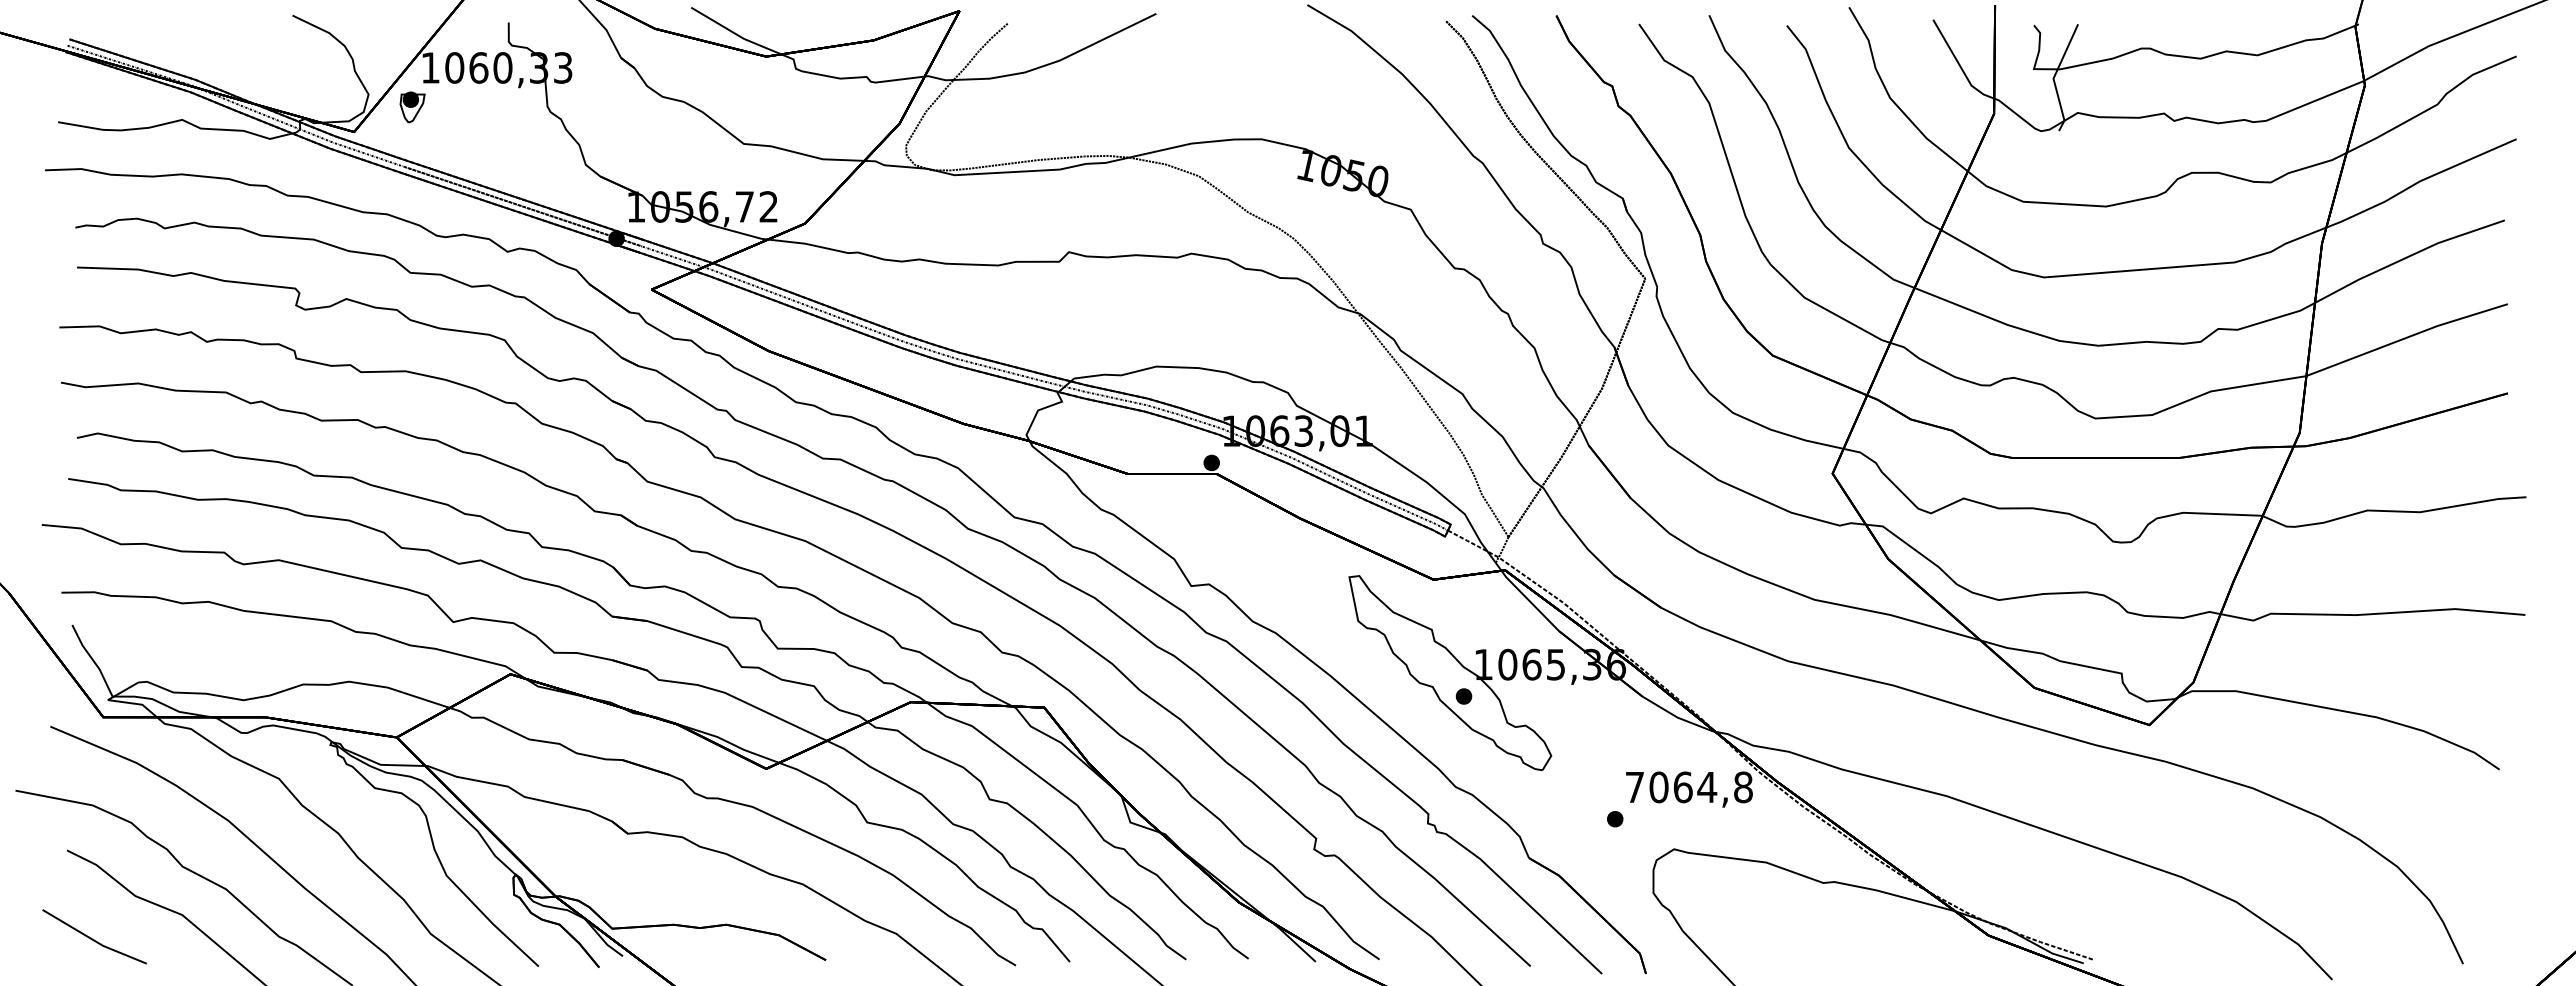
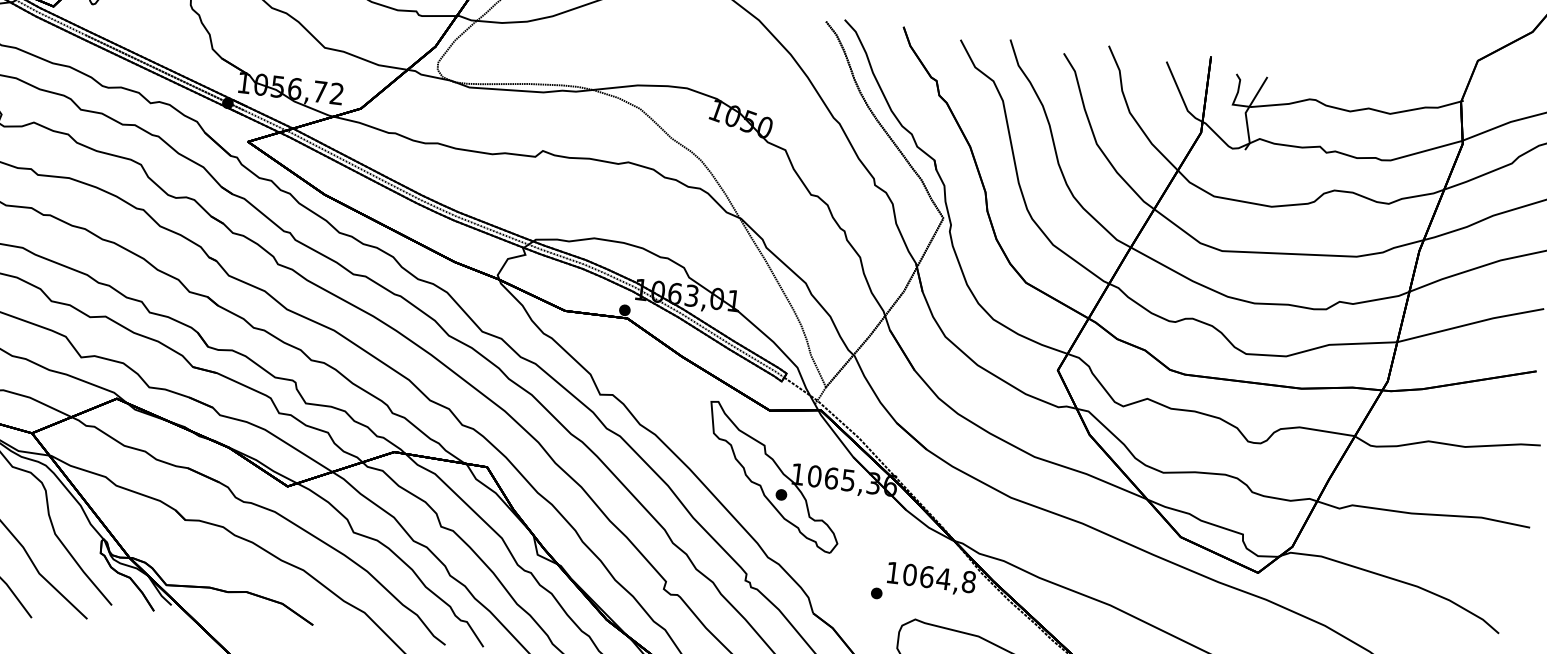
text: (1634, 787) -> (892, 572), 7064,8 -> 1064,8

